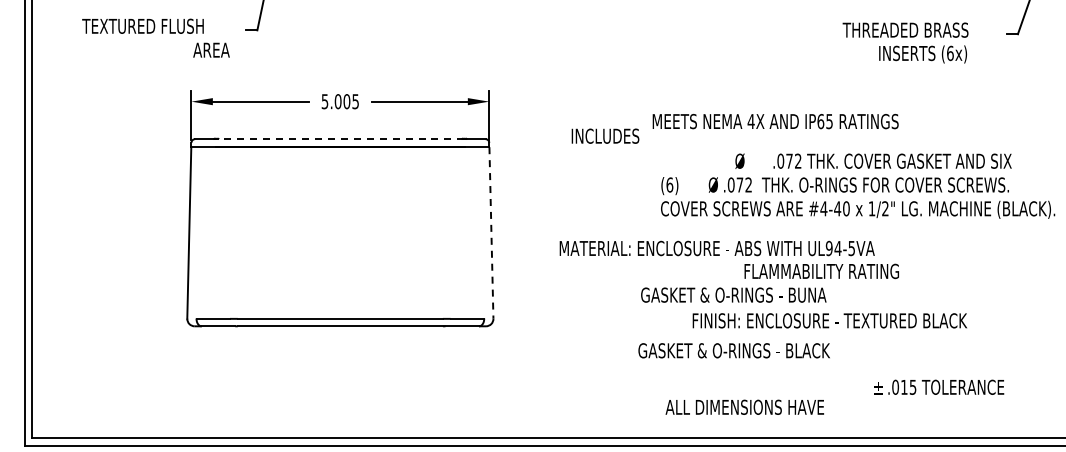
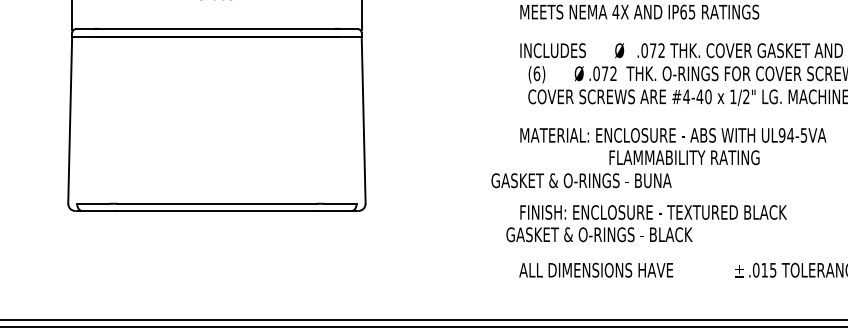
text: (605, 135) -> (553, 49), moved
line: (340, 139) -> (217, 29), dashed -> solid
text: (739, 160) -> (619, 49), moved
line: (491, 232) -> (363, 119), dashed -> solid
text: (716, 248) -> (672, 135), moved
text: (733, 294) -> (581, 180), moved
text: (829, 320) -> (653, 212), moved
text: (744, 406) -> (595, 269), moved

